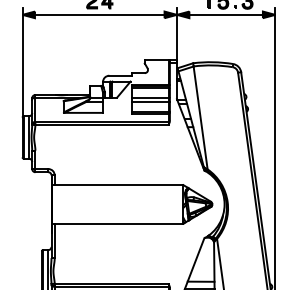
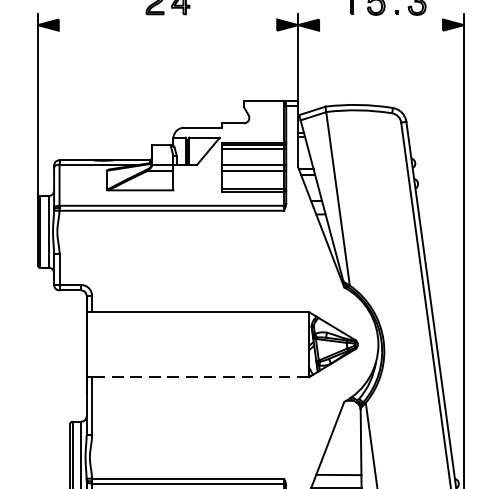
line: (99, 14) -> (167, 24), removed
line: (225, 14) -> (379, 24), removed
line: (118, 223) -> (199, 376), solid -> dashed

